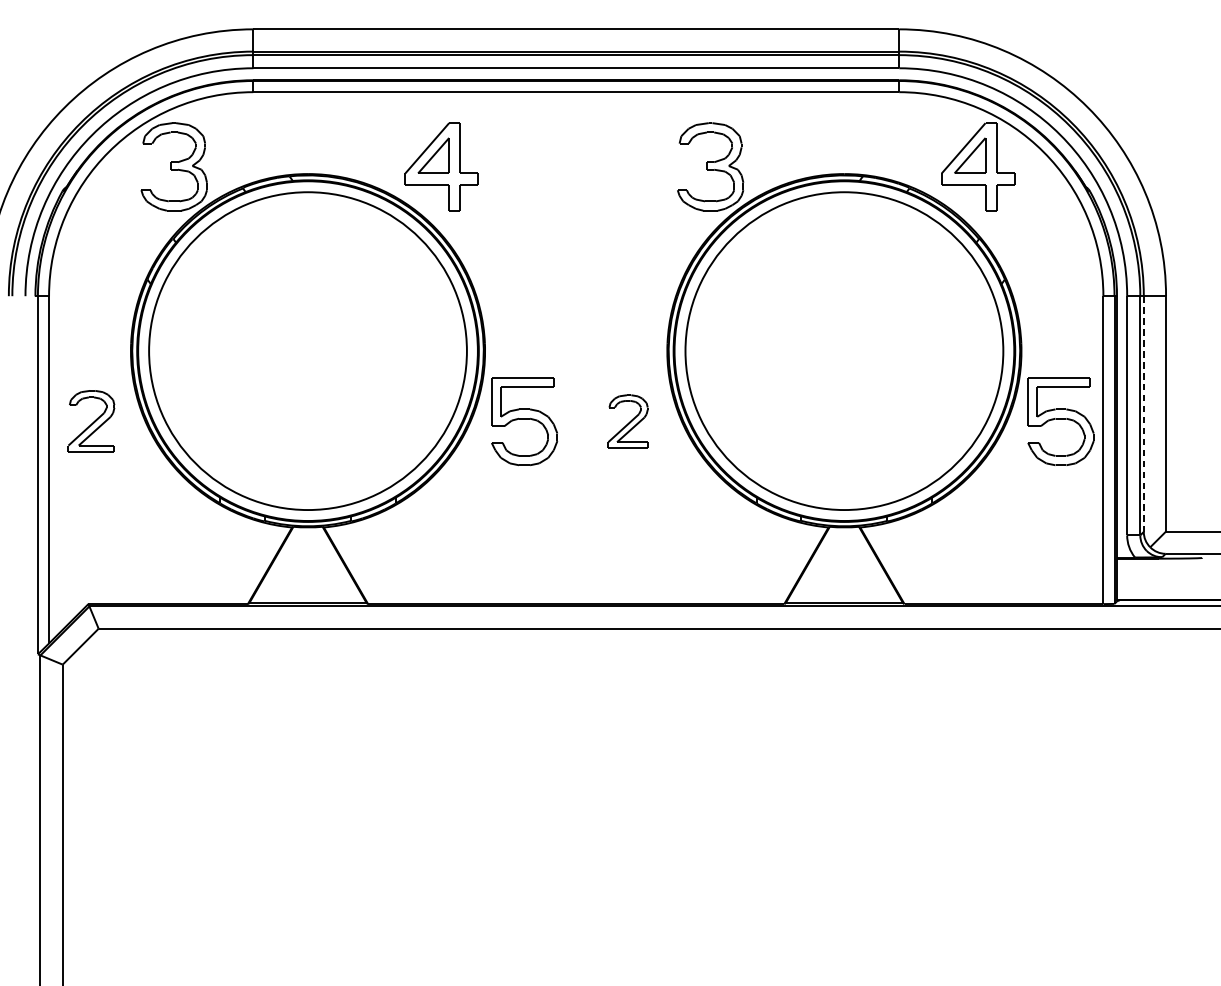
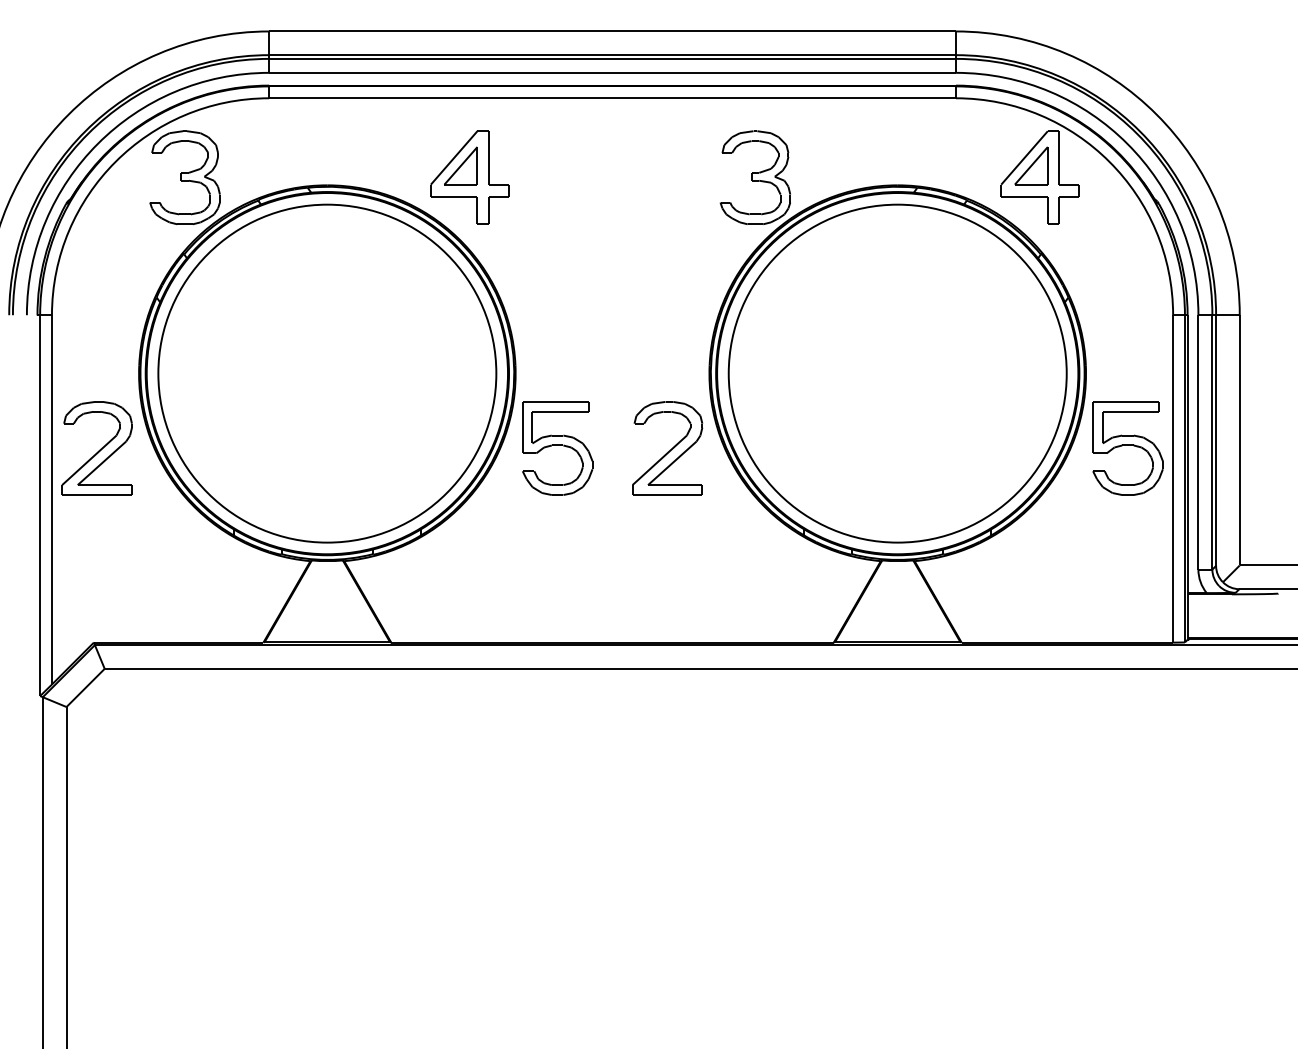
line: (1144, 414) -> (1216, 441), dashed -> solid
part: (90, 421) -> (96, 448), size x1.43
part: (627, 421) -> (667, 448), size x1.67

